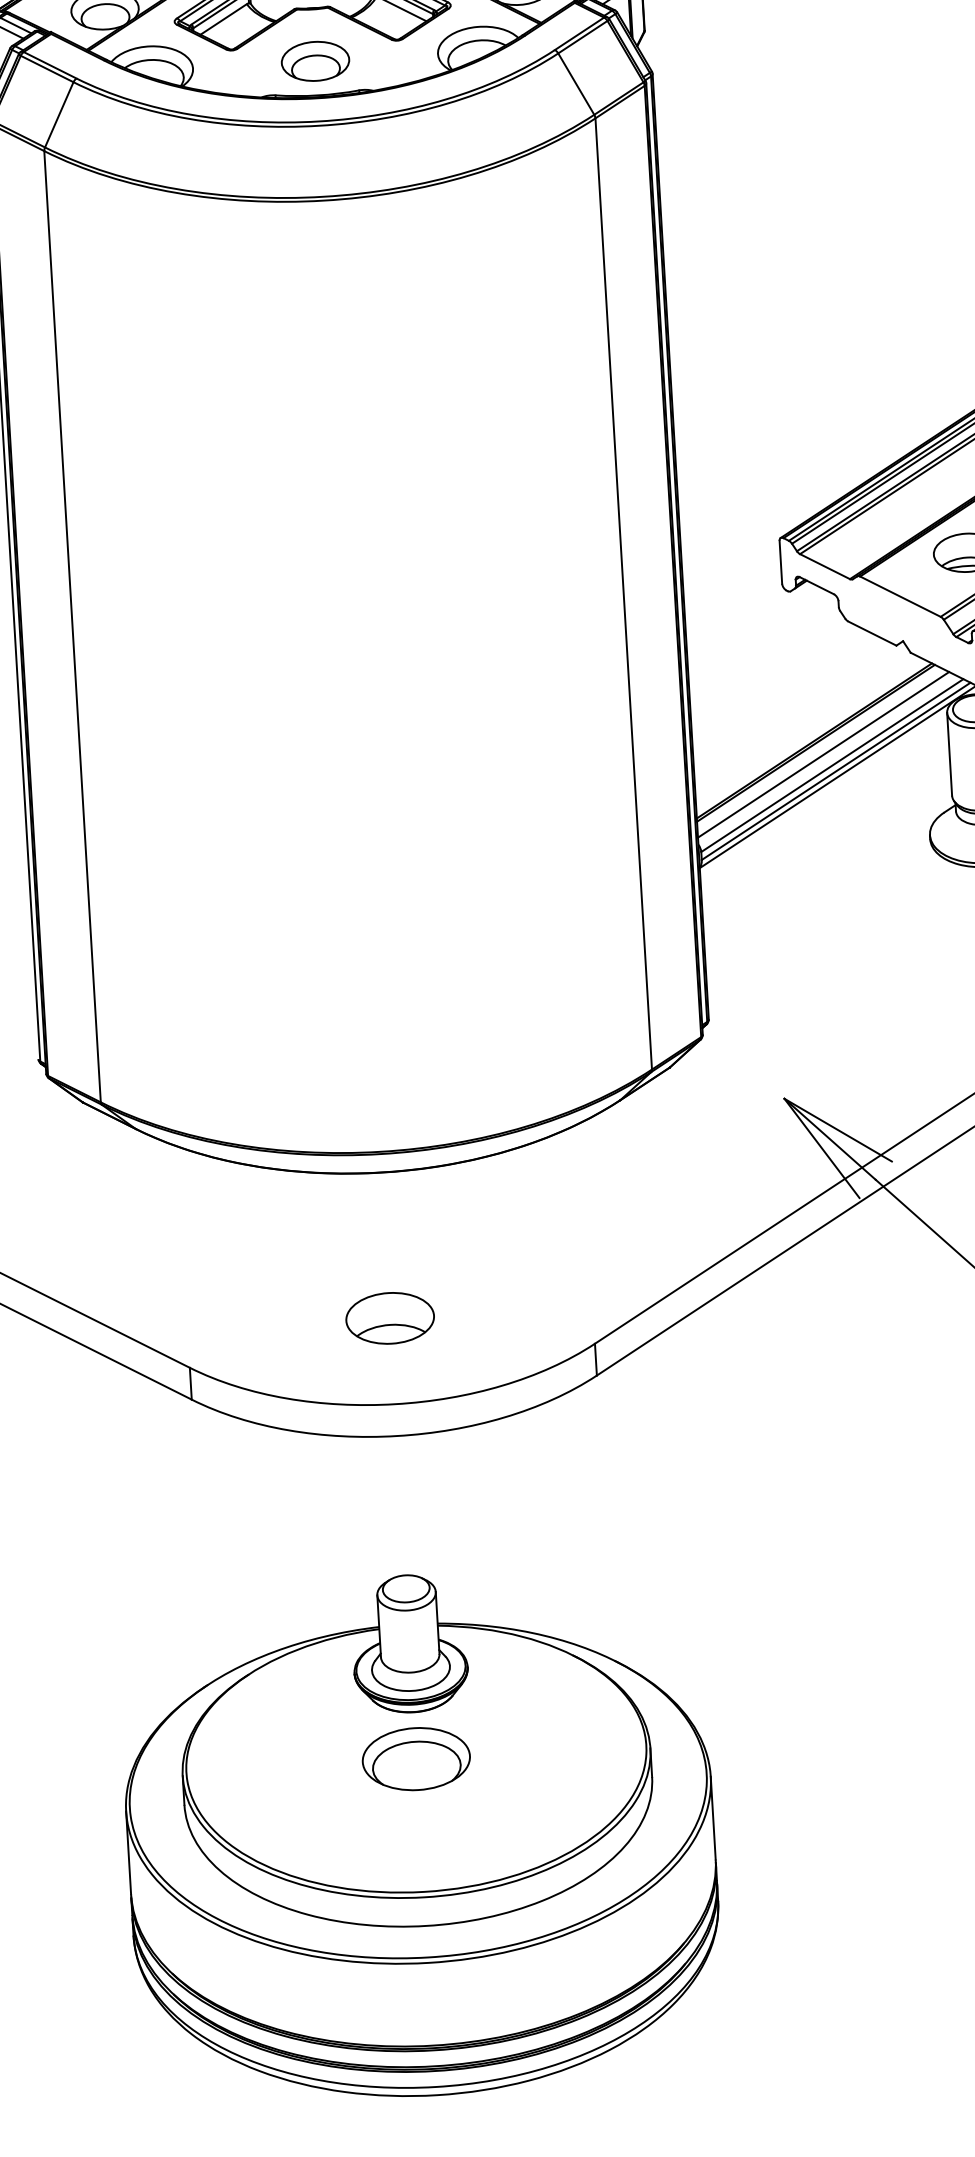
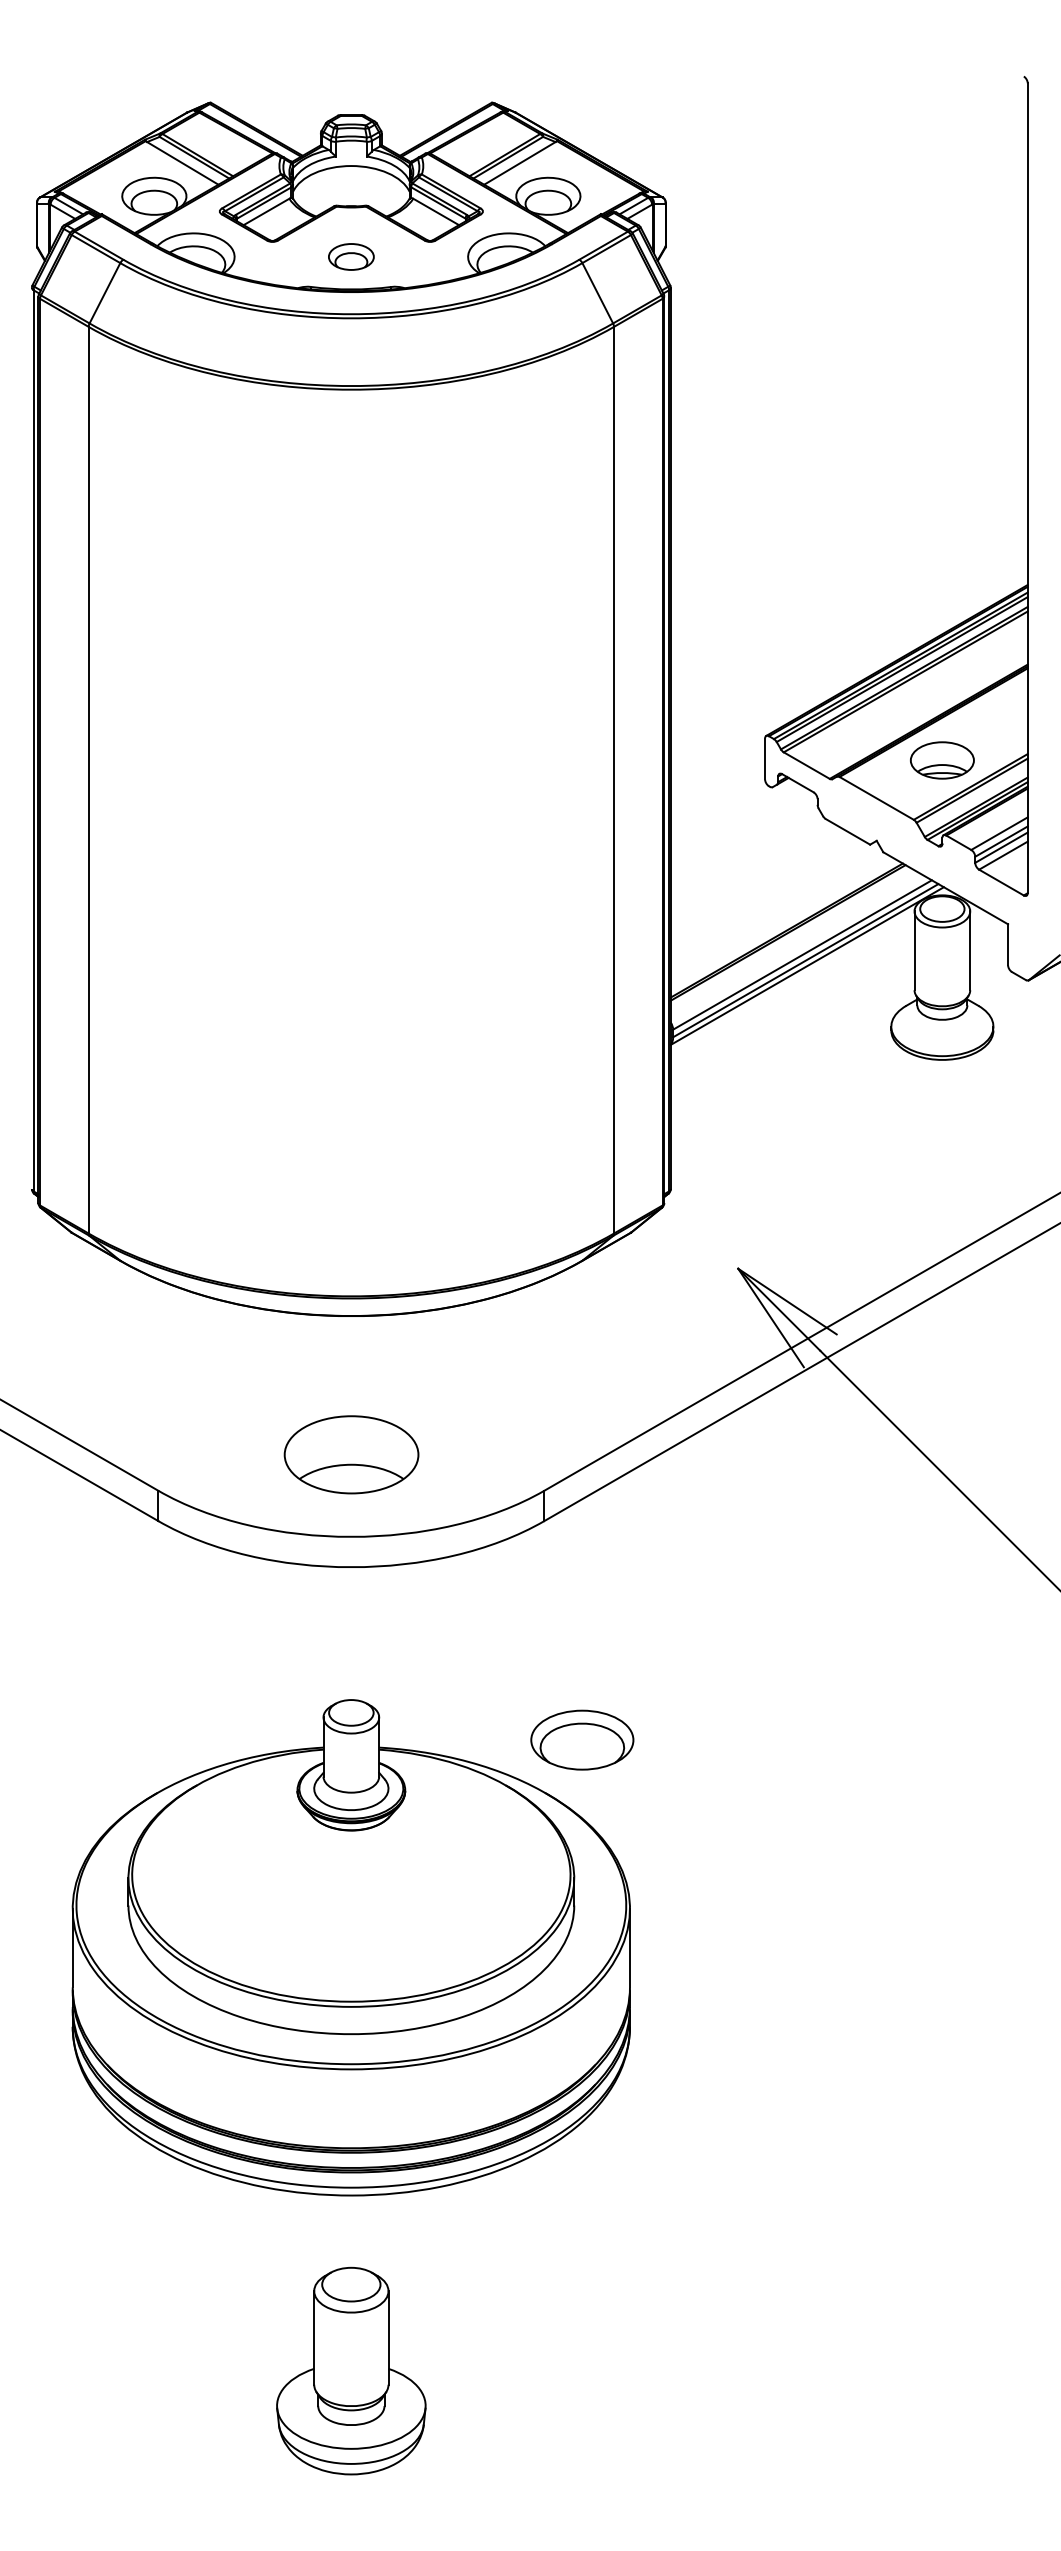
part: (315, 60) -> (351, 256), size x0.7
line: (823, 754) -> (794, 943), removed
part: (389, 1318) -> (350, 1455), size x1.6
part: (416, 1758) -> (582, 1739), moved

